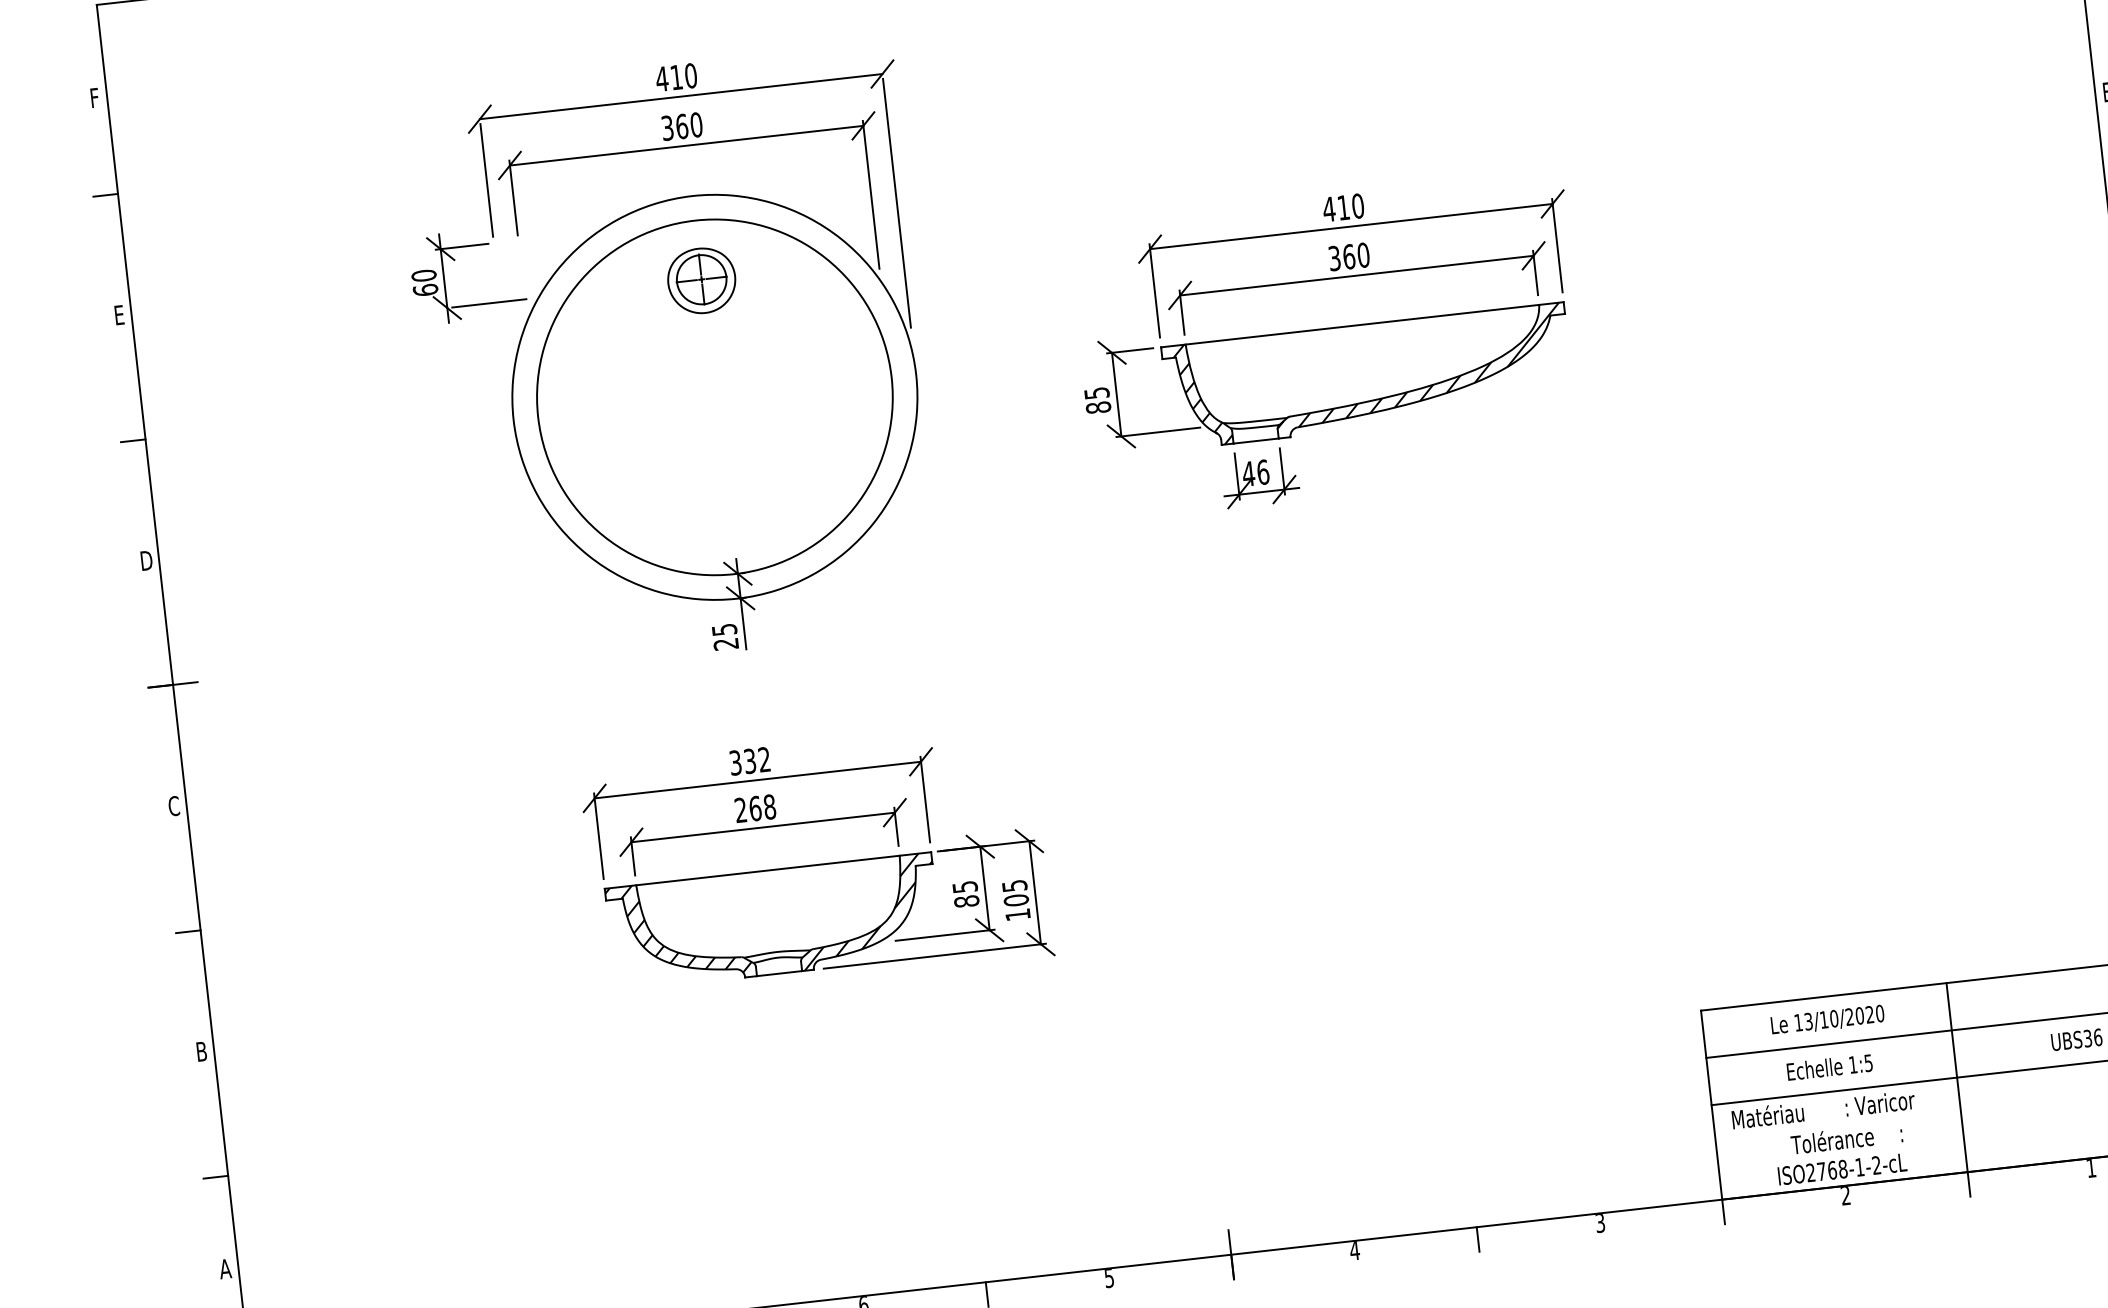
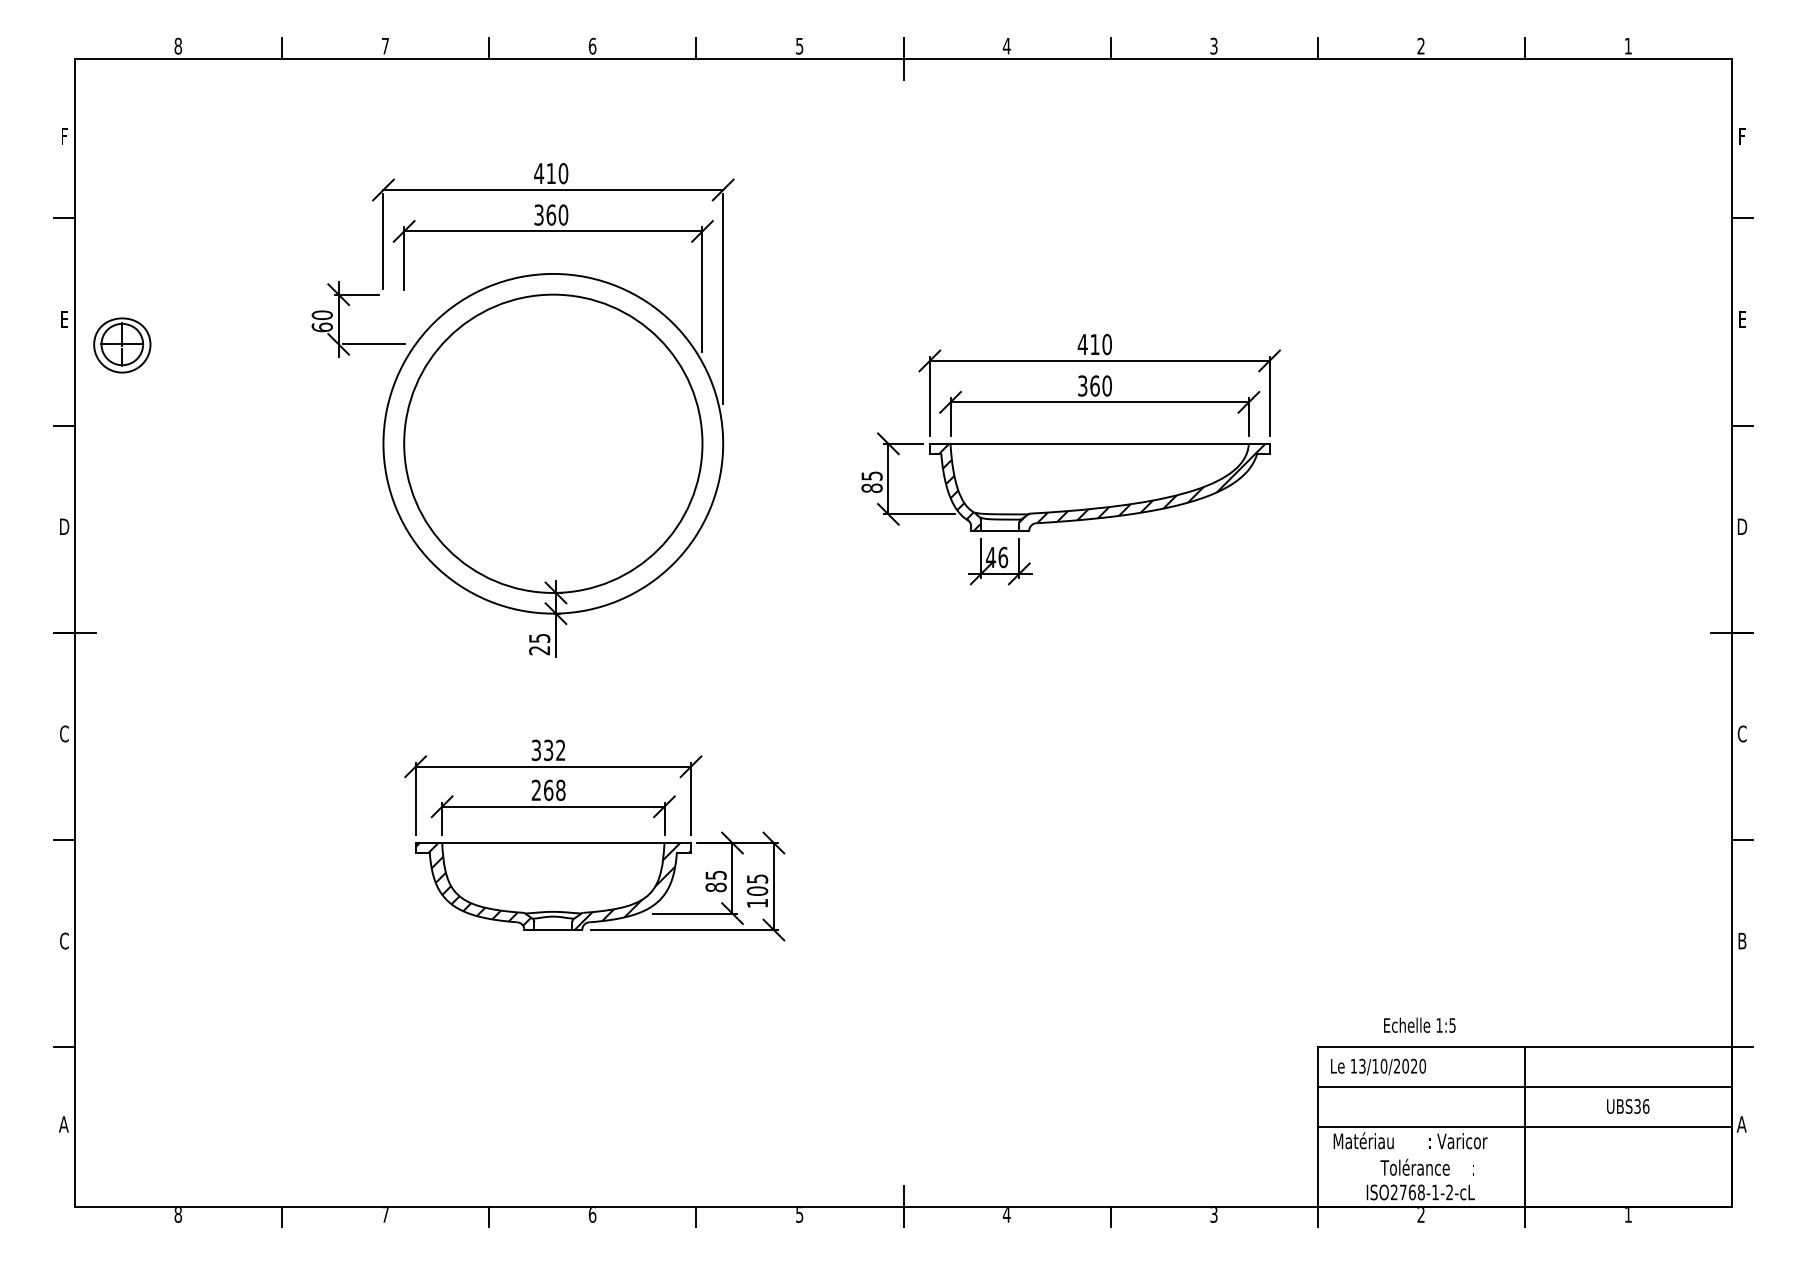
part: (702, 280) -> (122, 345), moved
text: (1827, 1019) -> (1378, 1066), moved
text: (201, 1050) -> (64, 940), B -> C
text: (1829, 1066) -> (1419, 1024), moved

